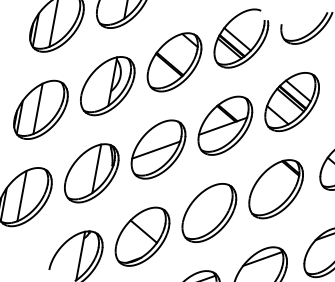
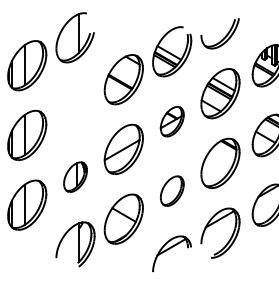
part: (107, 86) -> (75, 107), removed
part: (225, 125) -> (172, 121), size x0.6
part: (91, 172) -> (75, 176), size x0.6
part: (209, 212) -> (172, 190), size x0.6

